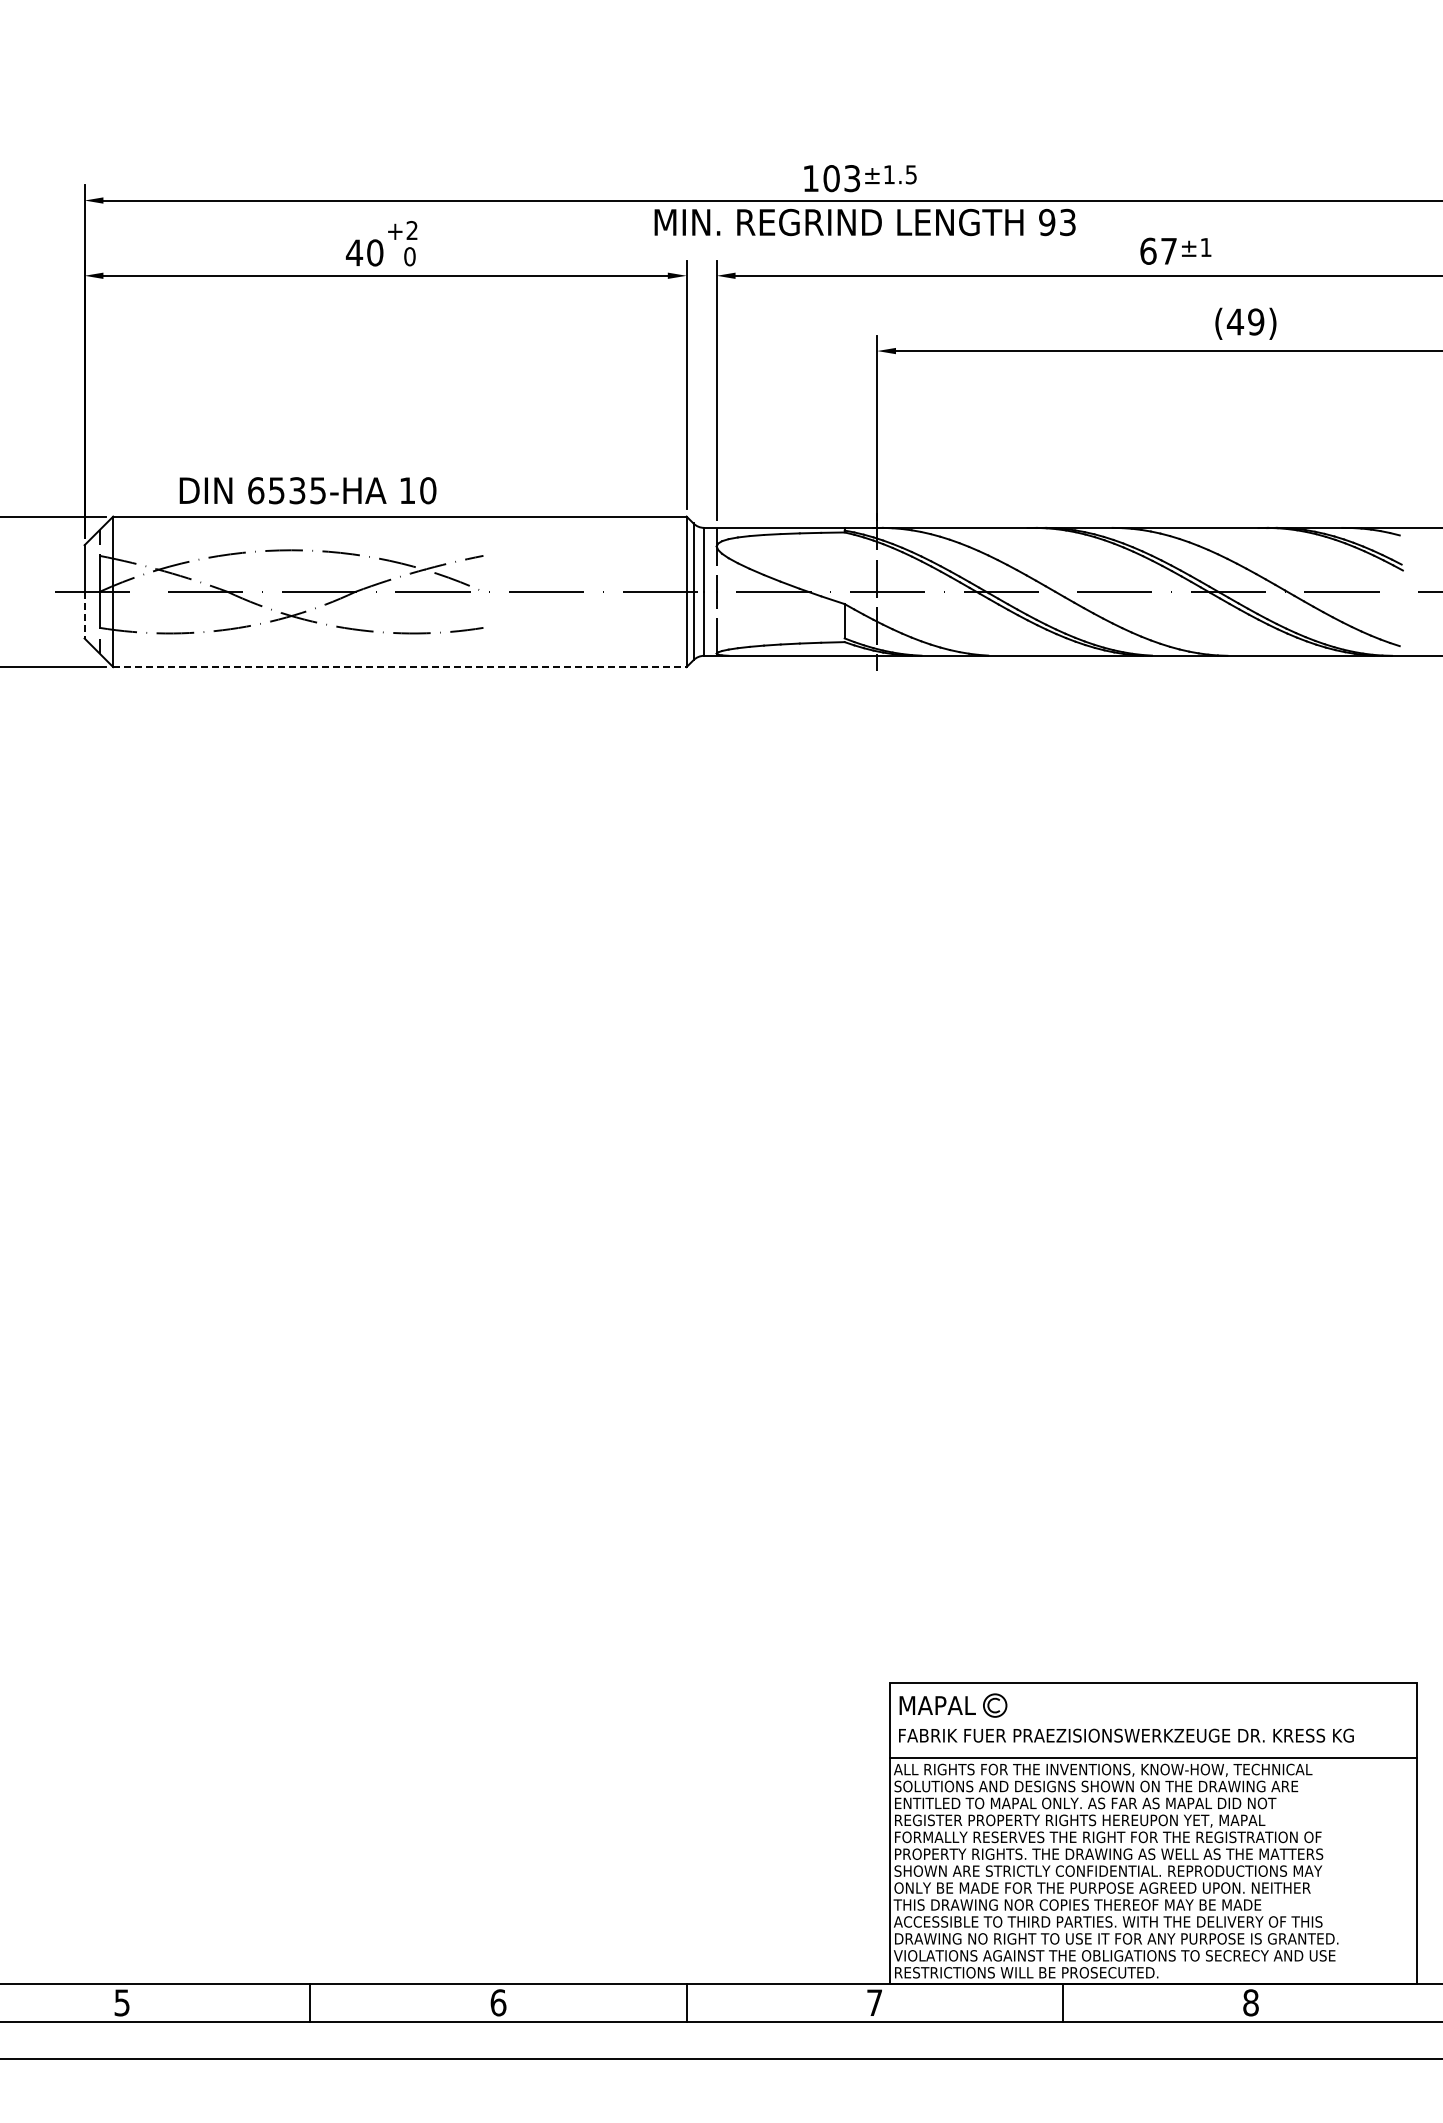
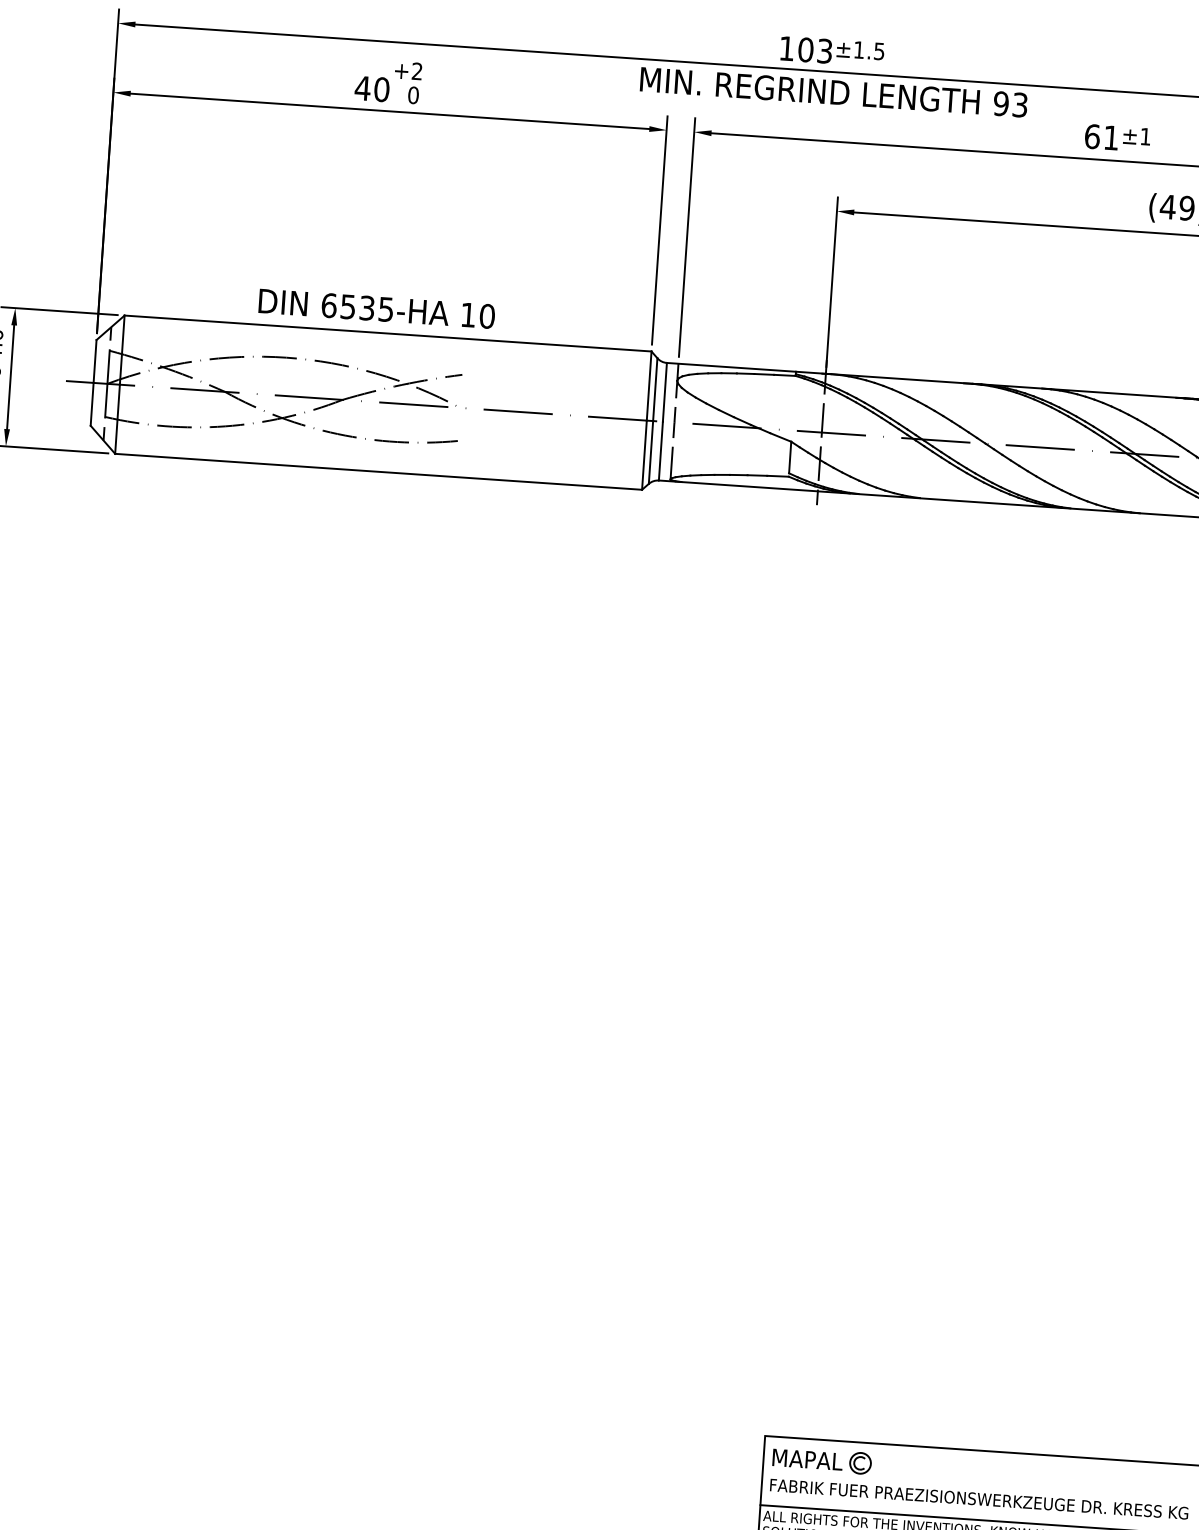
text: (1168, 251) -> (1110, 138), 67 -> 61
text: (307, 490) -> (376, 308), moved
line: (84, 615) -> (92, 404), dashed -> solid
line: (399, 667) -> (378, 472), dashed -> solid

